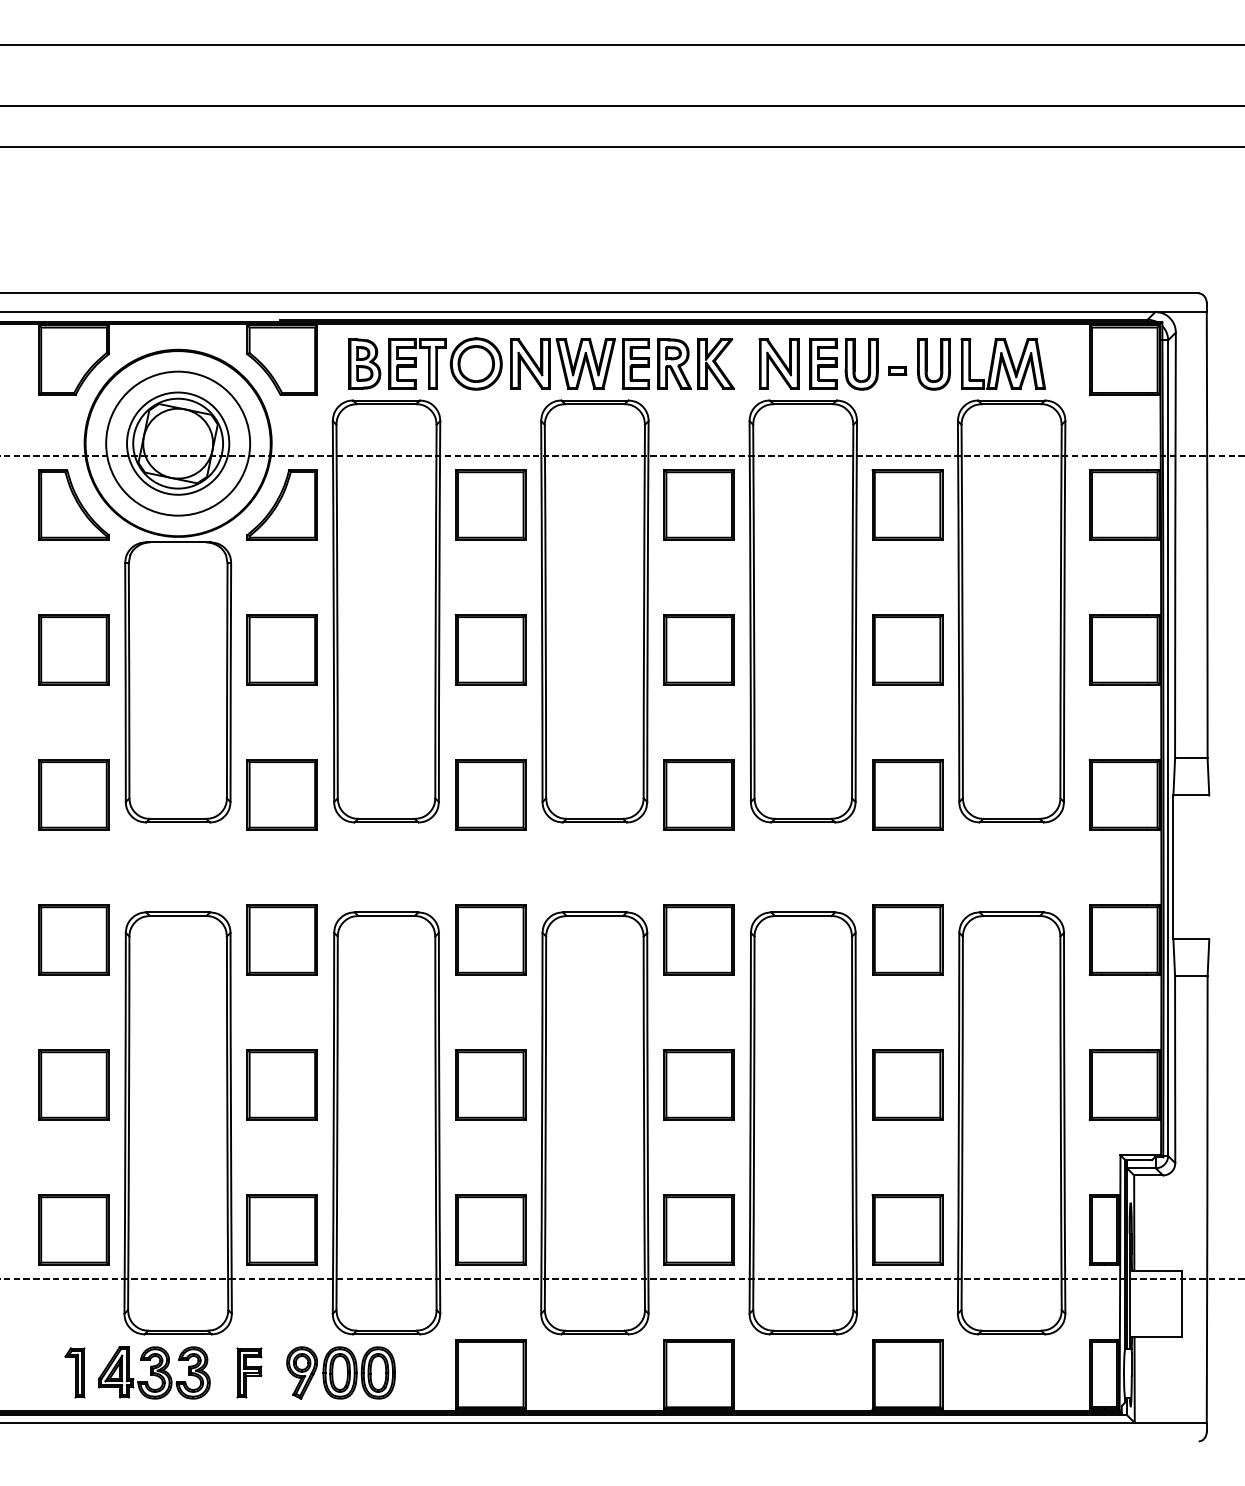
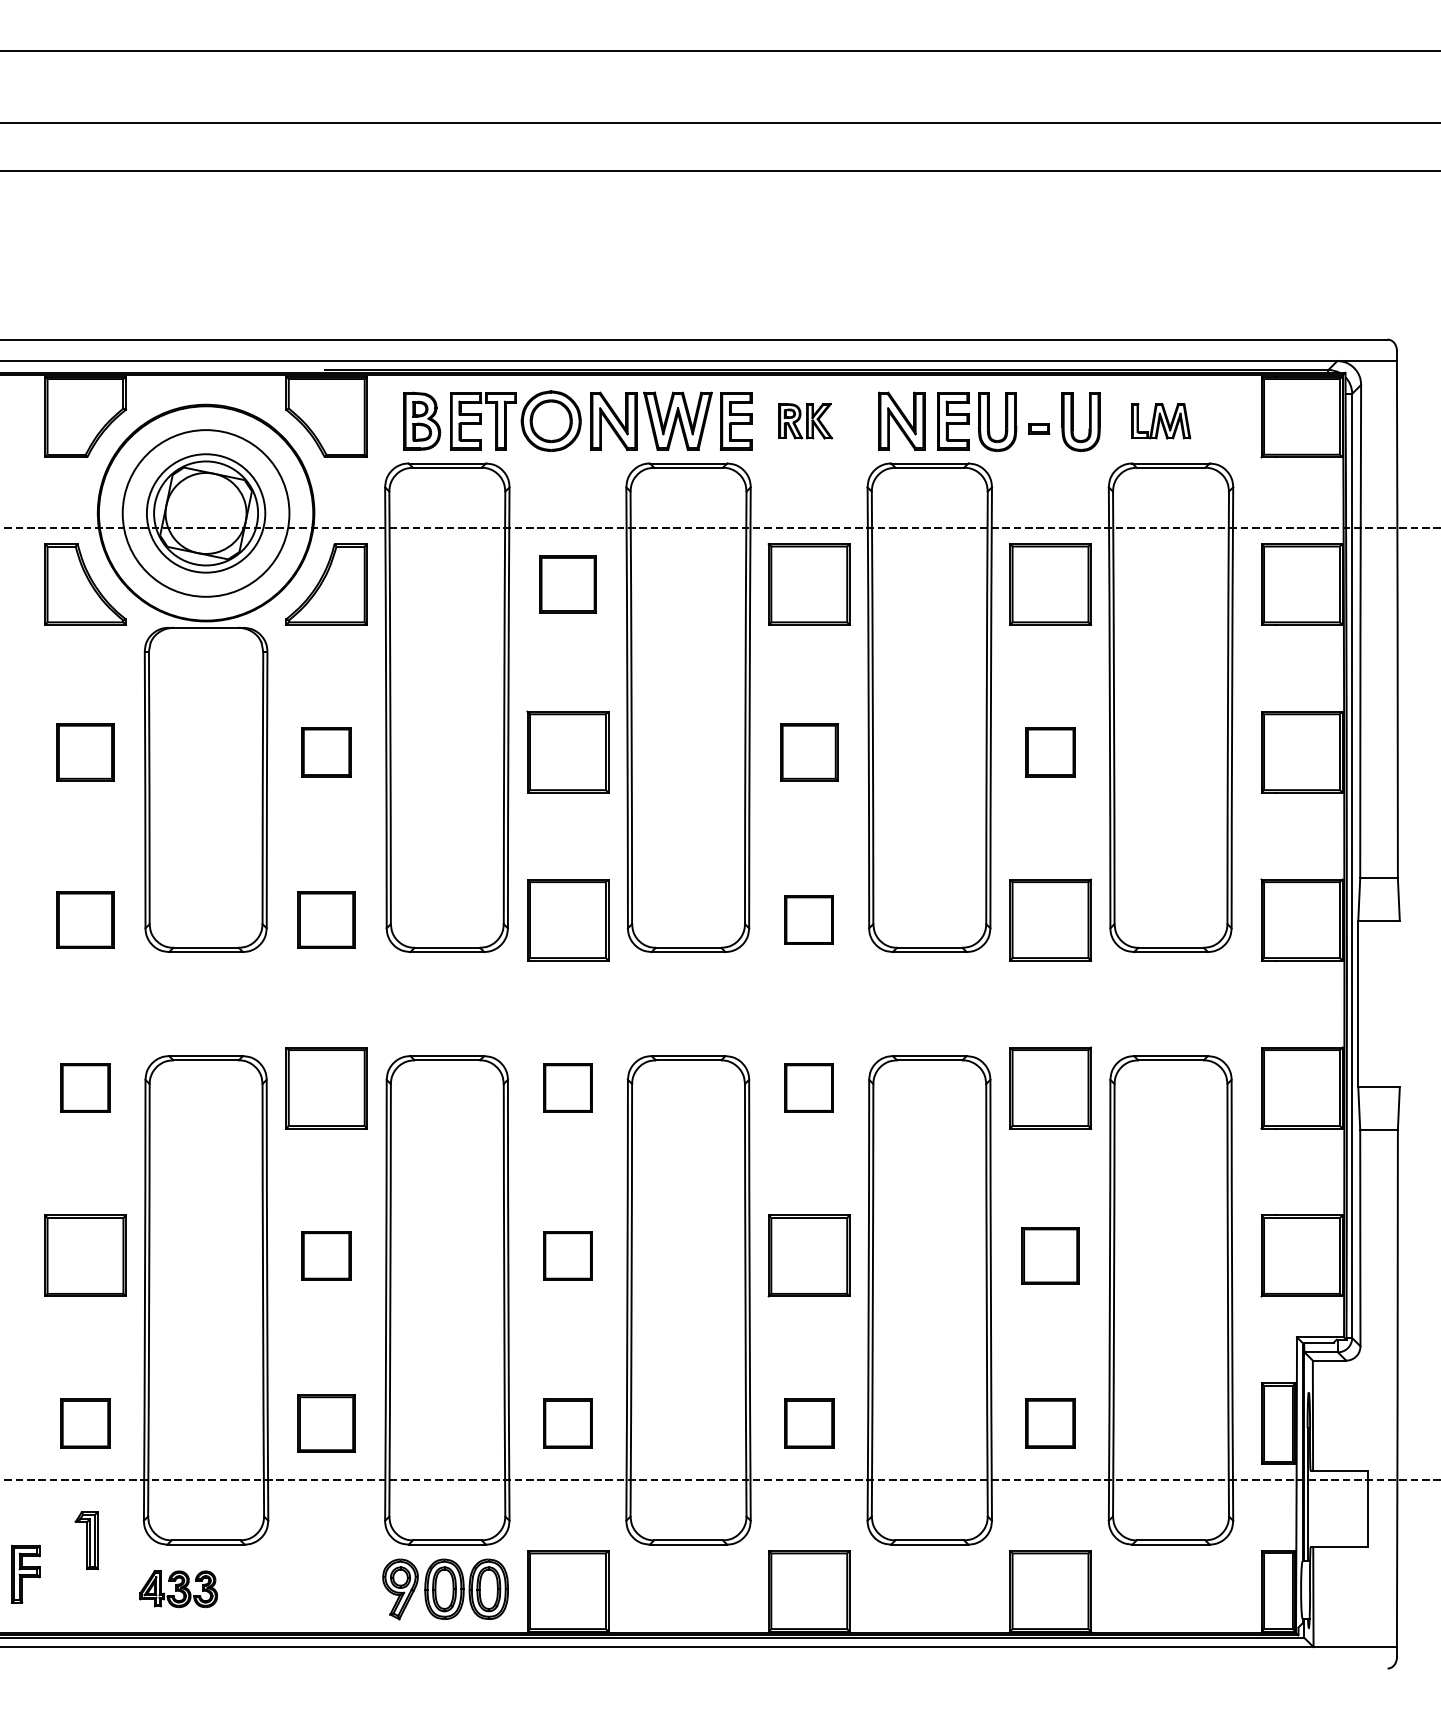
part: (695, 363) -> (805, 420), size x0.6
part: (1002, 363) -> (1160, 420), size x0.6
part: (490, 504) -> (567, 583), size x0.7
part: (73, 649) -> (84, 751), size x0.7
part: (281, 649) -> (325, 751), size x0.6
part: (698, 649) -> (808, 751), size x0.7
part: (907, 649) -> (1050, 751), size x0.6
part: (73, 794) -> (84, 919), size x0.7
part: (281, 794) -> (325, 919), size x0.7
part: (698, 794) -> (808, 919), size x0.6
part: (73, 939) -> (84, 1087), size x0.6
part: (490, 939) -> (567, 1087), size x0.6
part: (698, 939) -> (808, 1087), size x0.6
part: (281, 1084) -> (325, 1255), size x0.6
part: (490, 1084) -> (567, 1255), size x0.6
part: (907, 1084) -> (1050, 1255), size x0.7
part: (73, 1229) -> (84, 1423), size x0.6
part: (281, 1229) -> (325, 1423), size x0.7
part: (490, 1229) -> (567, 1423), size x0.6
part: (699, 1229) -> (809, 1423), size x0.6
part: (907, 1229) -> (1050, 1423), size x0.6
part: (74, 1372) -> (86, 1540), moved
part: (154, 1372) -> (178, 1588), size x0.6
part: (249, 1372) -> (25, 1573), moved
part: (340, 1372) -> (444, 1588), moved

